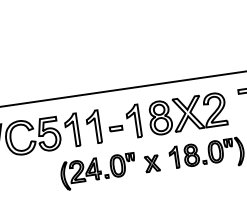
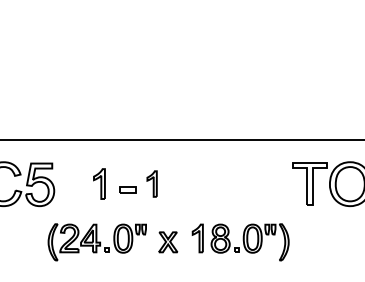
part: (187, 113) -> (223, 183), removed
part: (133, 121) -> (151, 183), size x0.6
part: (93, 126) -> (99, 183), size x0.7
part: (71, 129) -> (70, 183), removed

